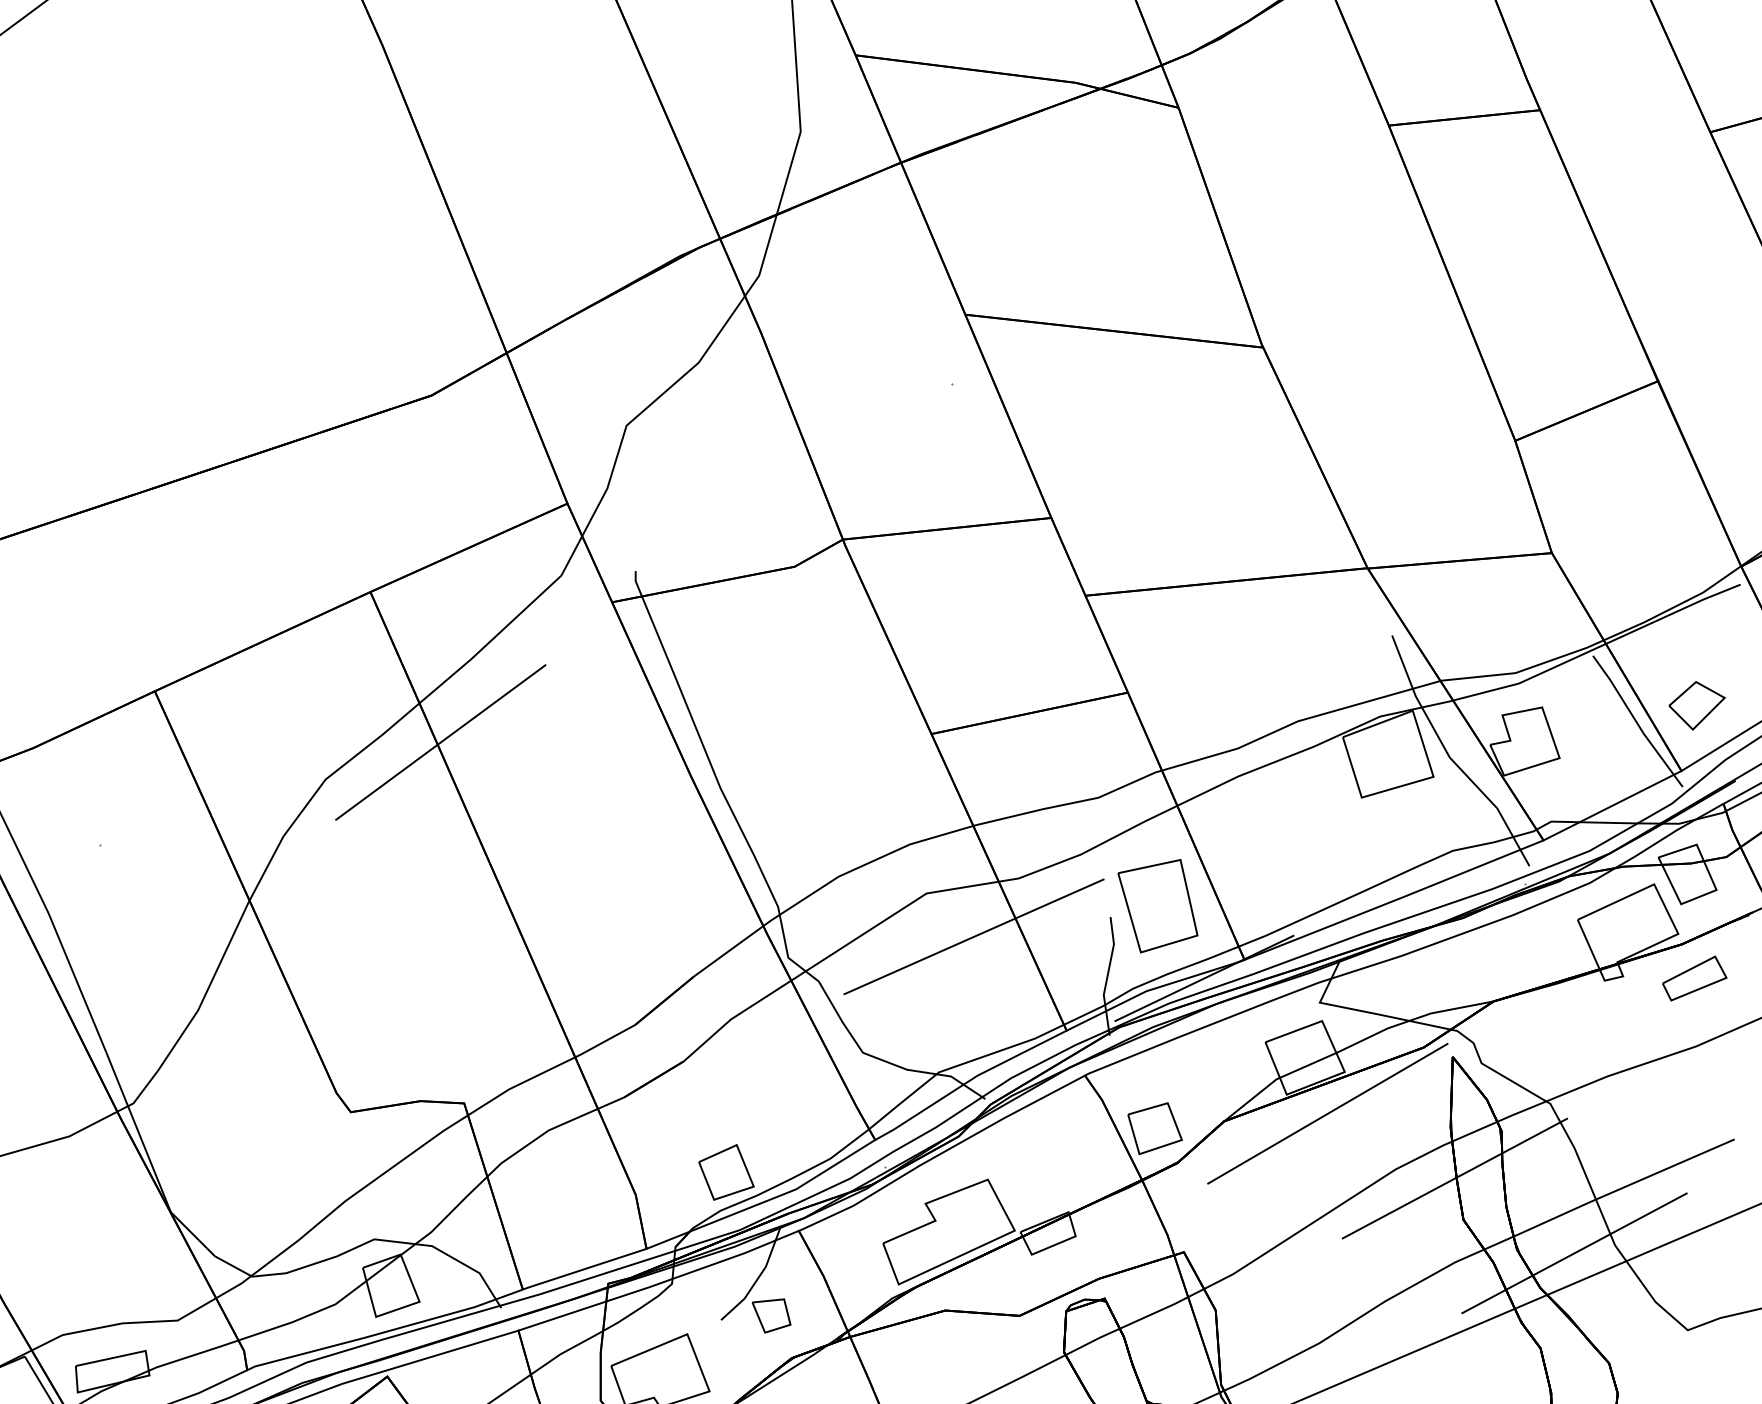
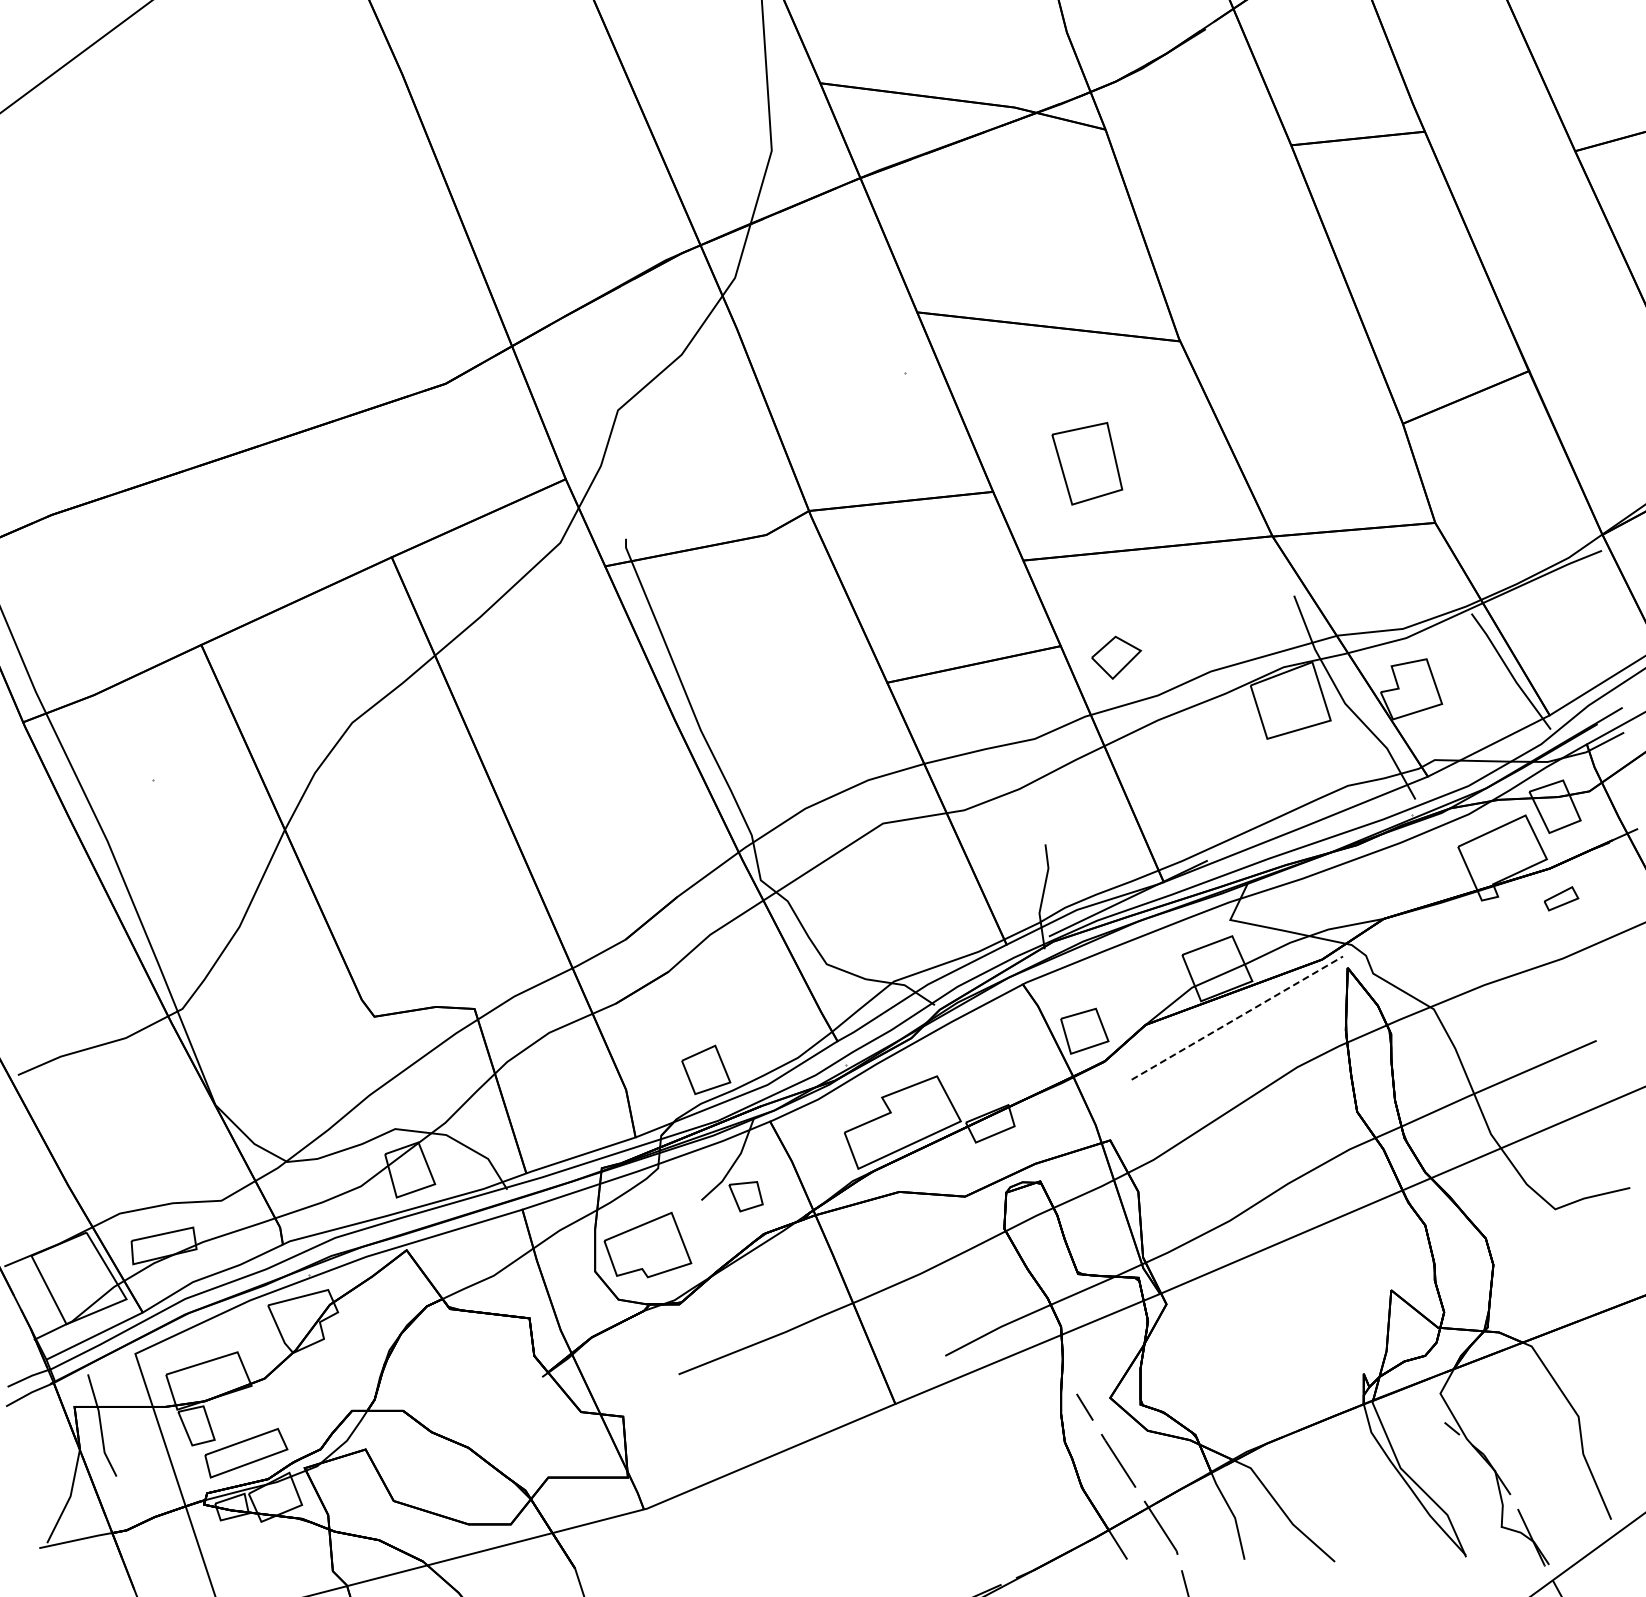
part: (1697, 705) -> (1116, 657), moved
line: (440, 741) -> (453, 689), removed
part: (1158, 905) -> (1087, 463), moved
line: (973, 936) -> (924, 861), removed
part: (1694, 978) -> (1561, 898), size x0.6
line: (1327, 1113) -> (1237, 1017), solid -> dashed
line: (1454, 1178) -> (1349, 1075), removed
line: (1574, 1253) -> (1455, 1141), removed

